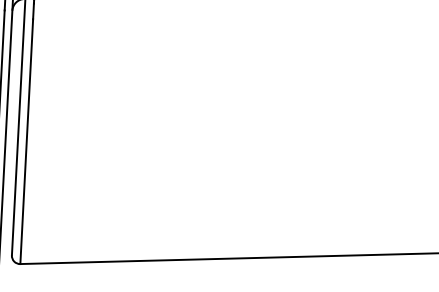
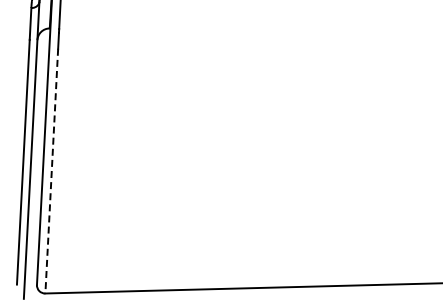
line: (26, 142) -> (51, 171), solid -> dashed

